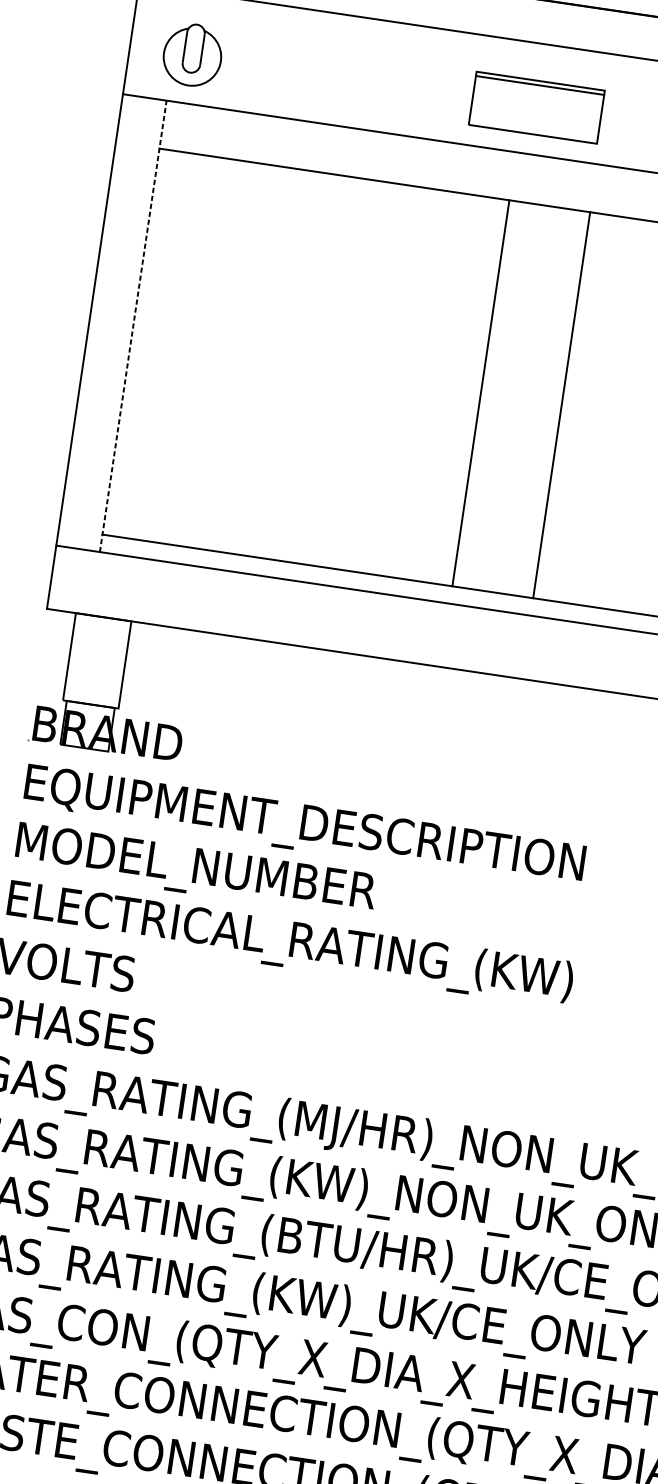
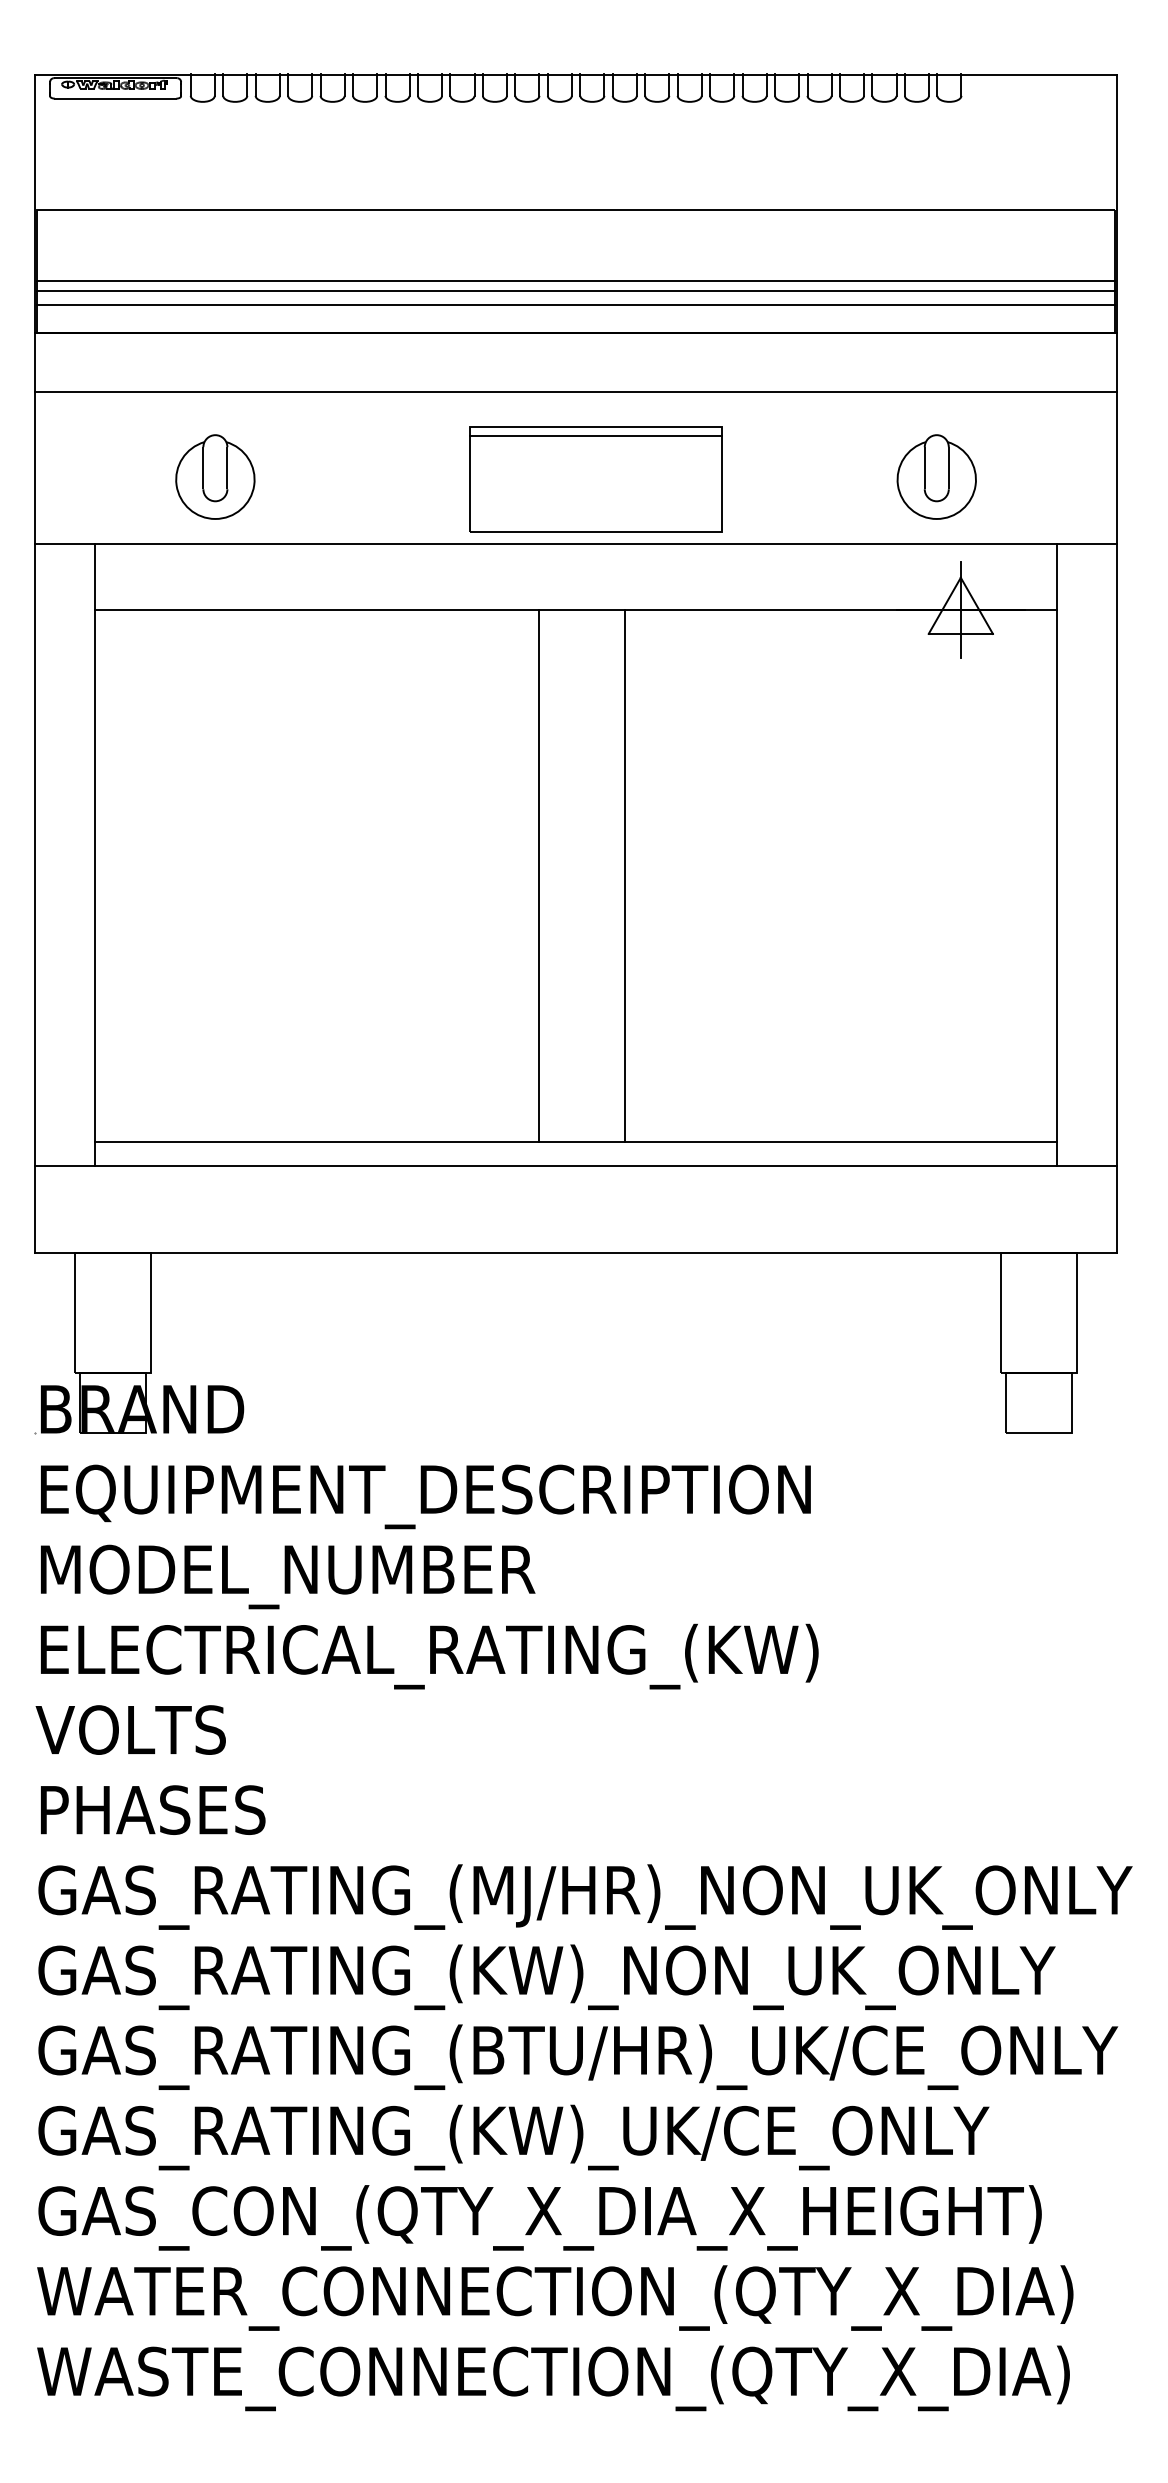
part: (192, 54) -> (215, 476), moved
part: (536, 107) -> (595, 479), size x1.43
line: (133, 326) -> (95, 854), dashed -> solid
line: (480, 393) -> (539, 875), moved
line: (561, 404) -> (624, 875), moved

